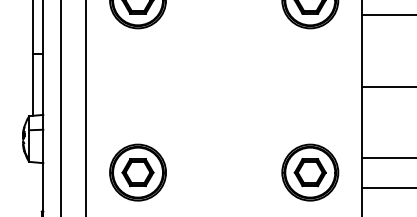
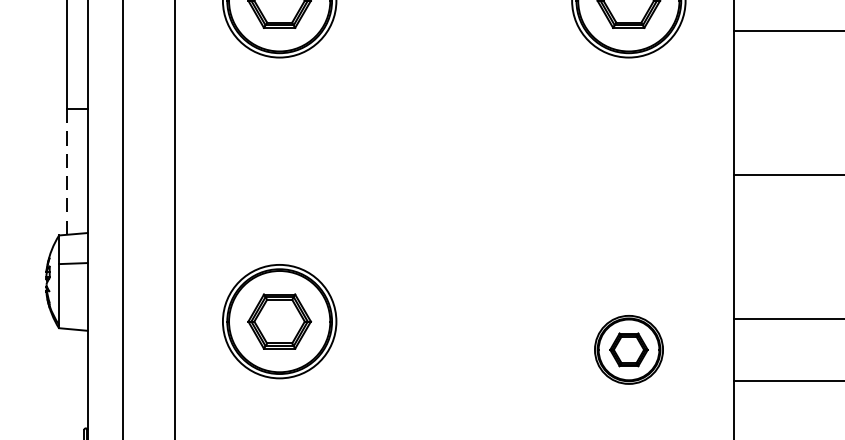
line: (32, 84) -> (65, 171), solid -> dashed
part: (137, 172) -> (278, 321), moved
part: (310, 172) -> (629, 349), size x0.6

